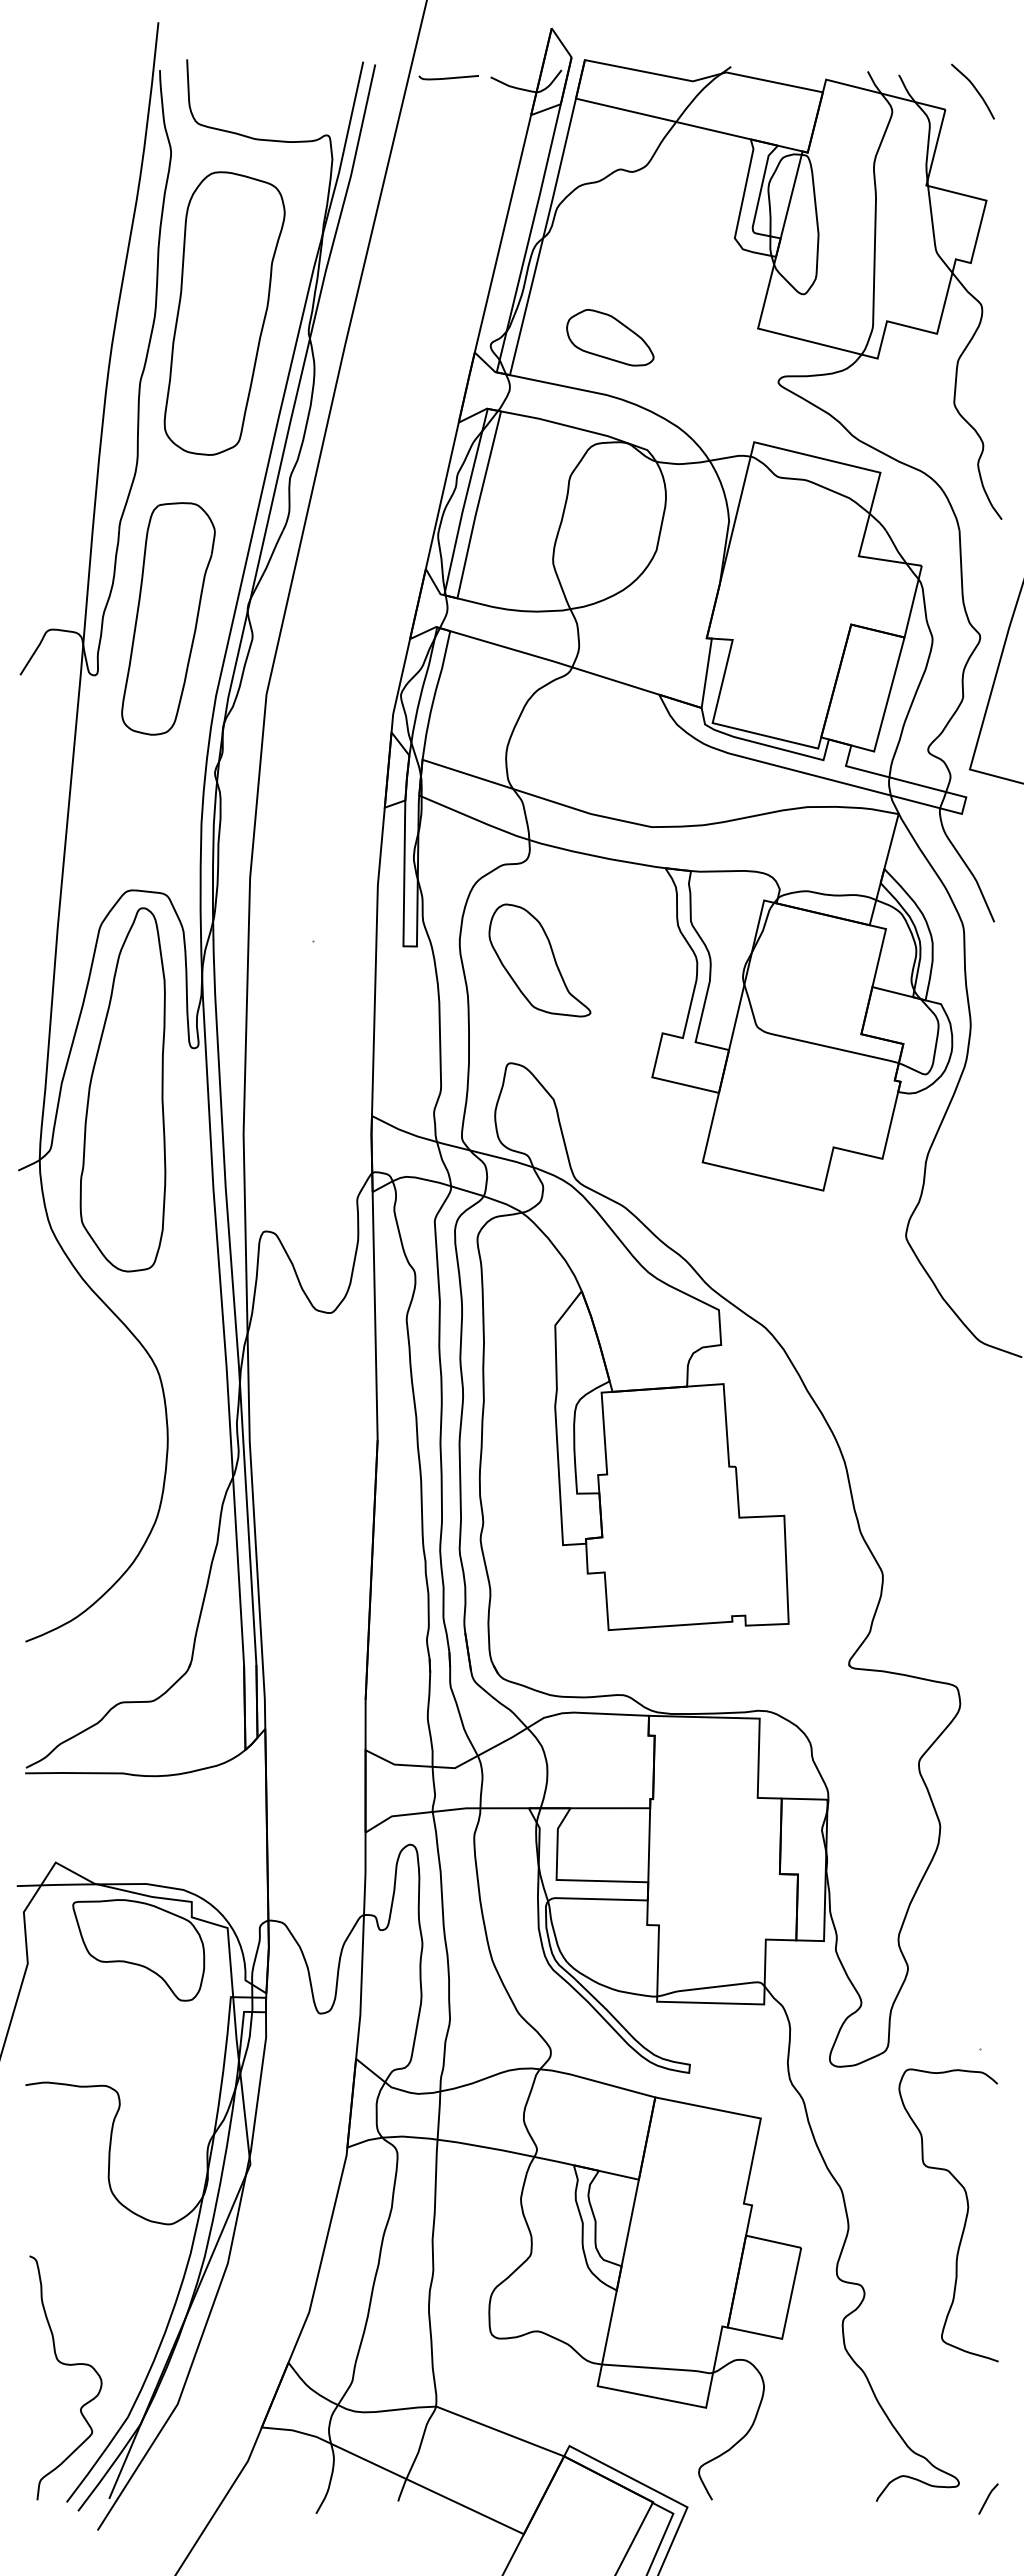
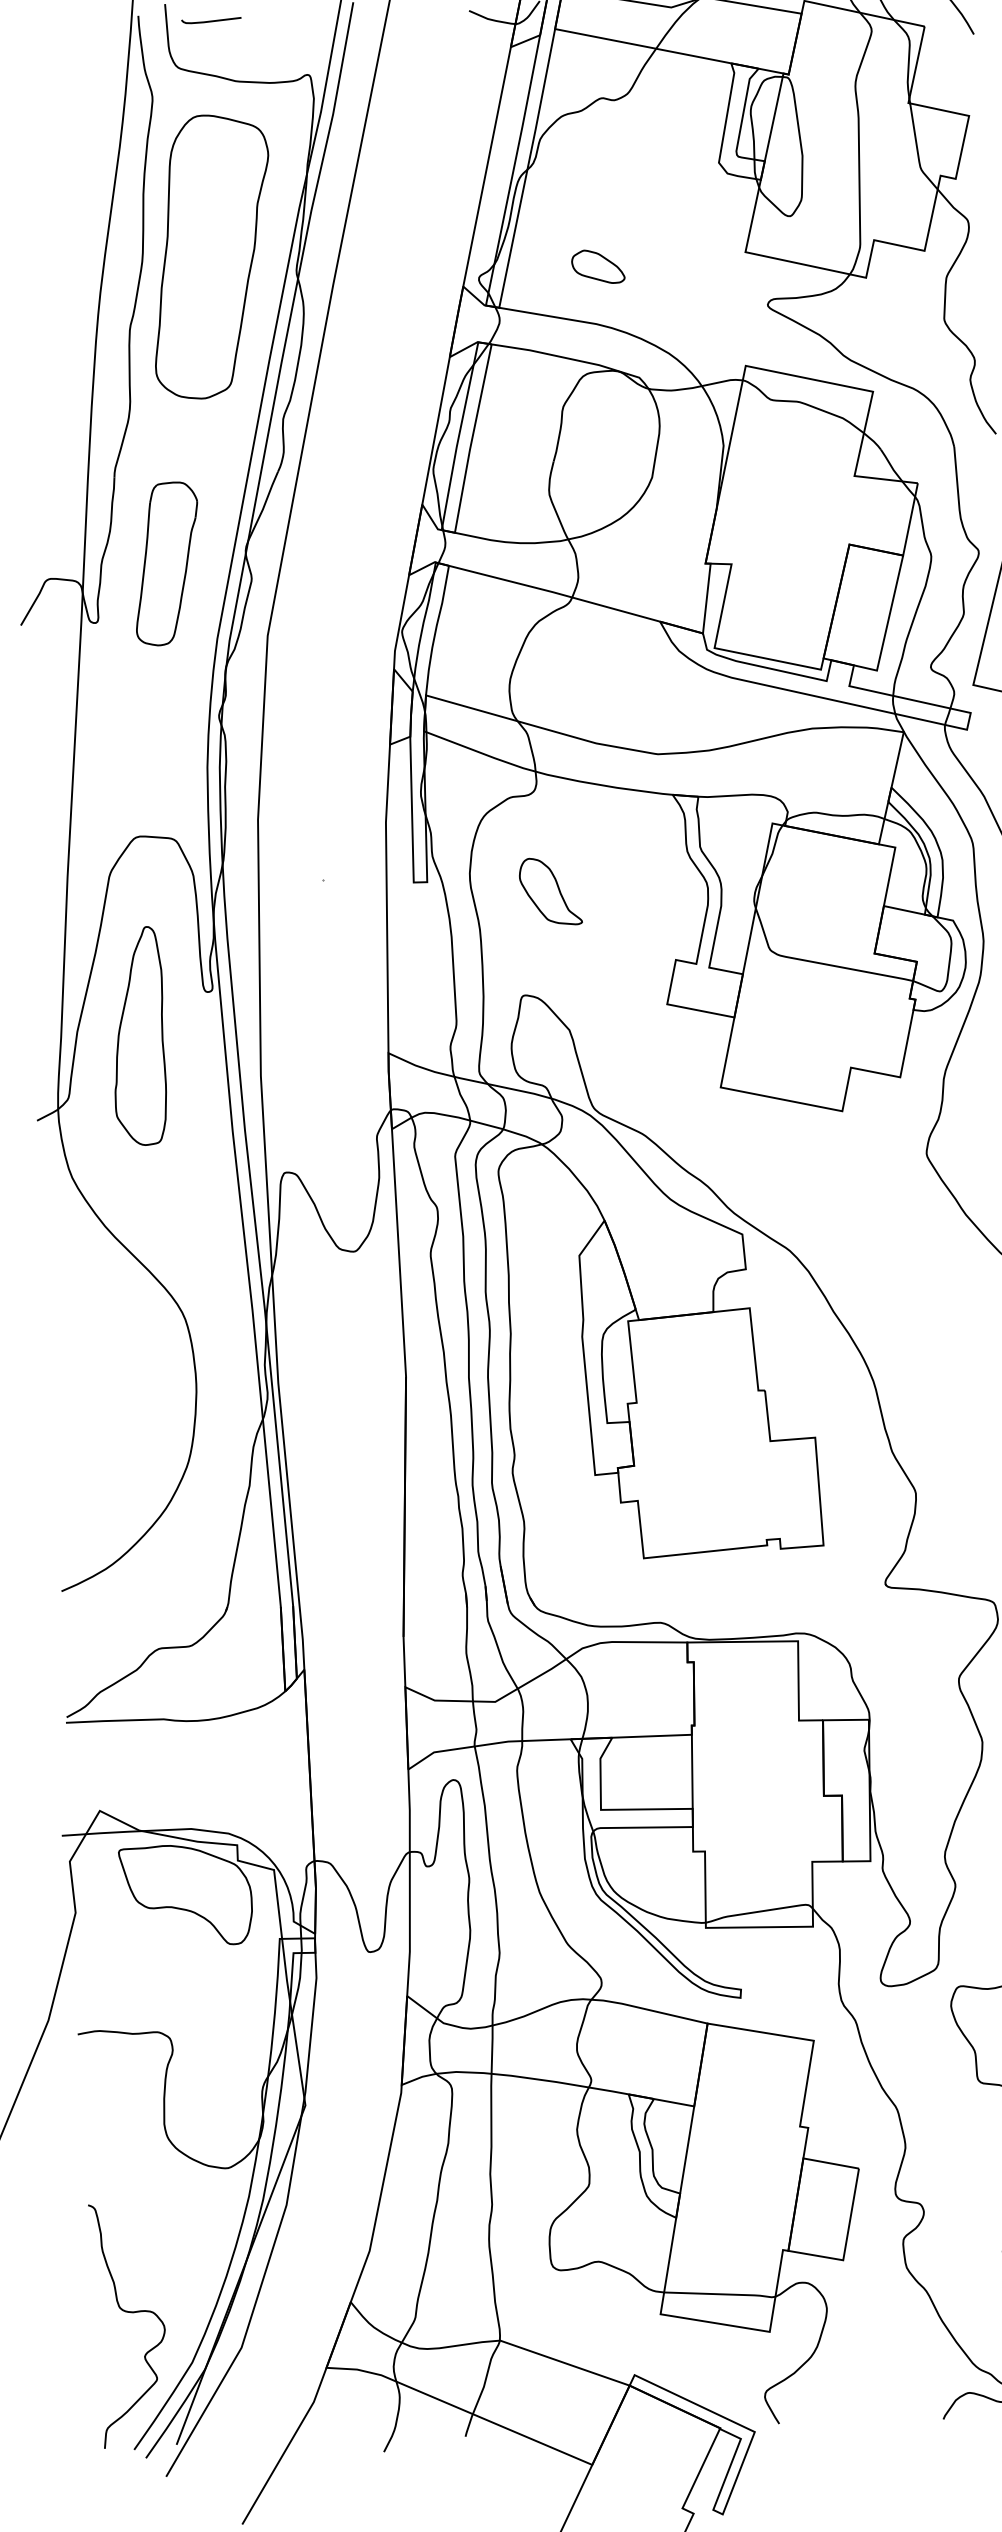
curve: (448, 77) -> (211, 20), moved
part: (610, 337) -> (598, 266), size x0.6
part: (168, 618) -> (166, 563), size x0.7
part: (539, 960) -> (550, 891), size x0.6
part: (122, 1089) -> (138, 1035), size x0.6

